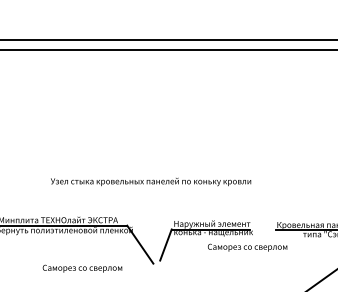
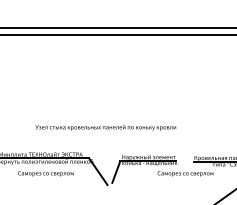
text: (247, 247) -> (185, 173), moved
text: (82, 268) -> (45, 173), moved

